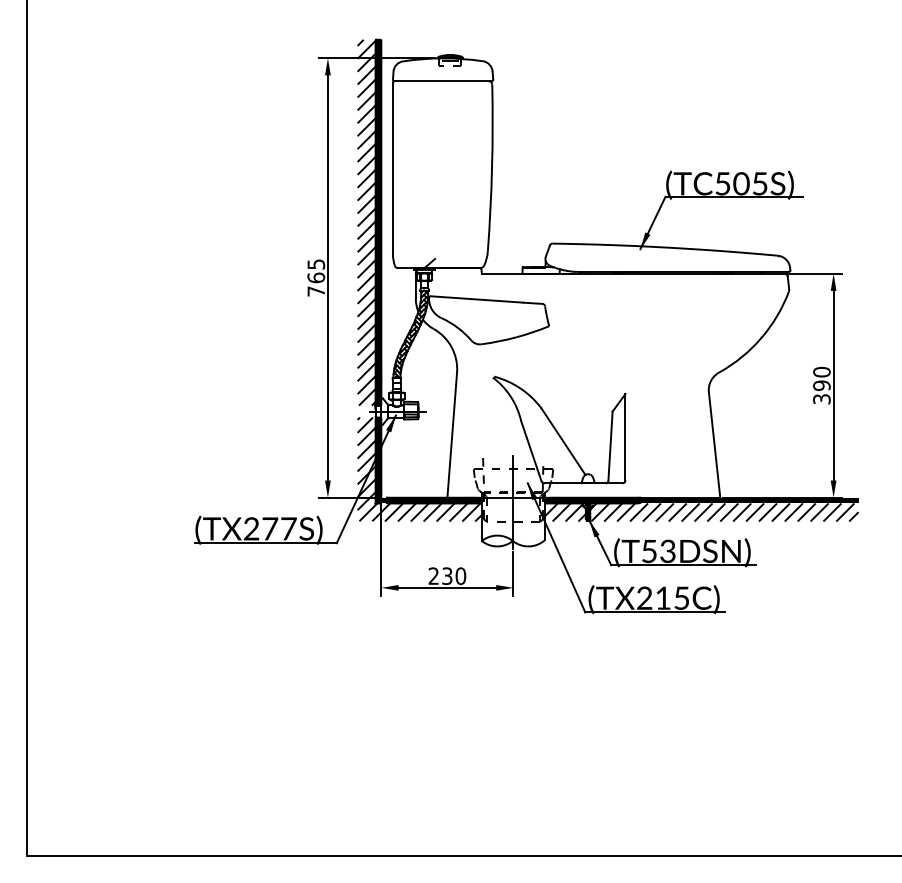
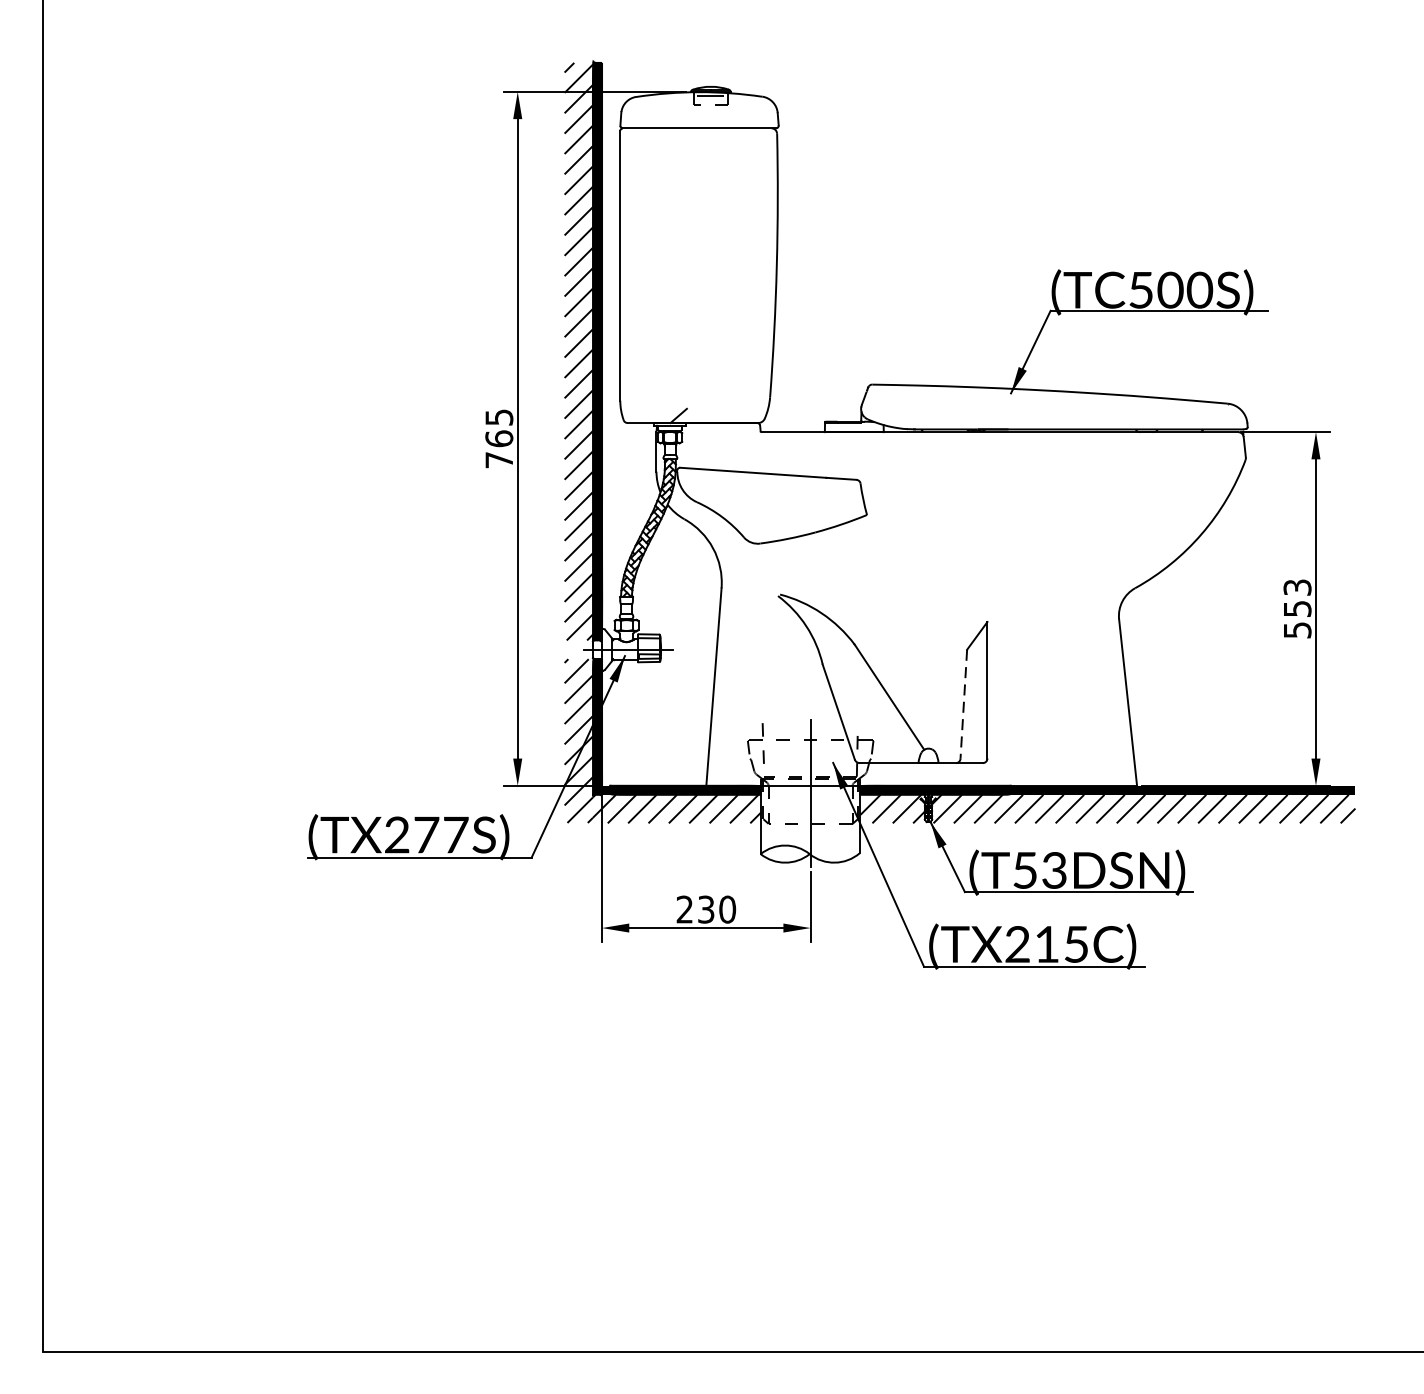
text: (759, 183) -> (1198, 289), (TC505S) -> (TC500S)
text: (821, 384) -> (1296, 607), 390 -> 553
line: (610, 446) -> (963, 704), solid -> dashed

